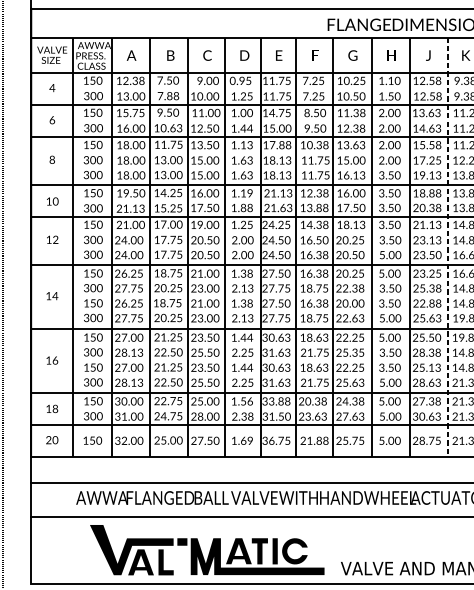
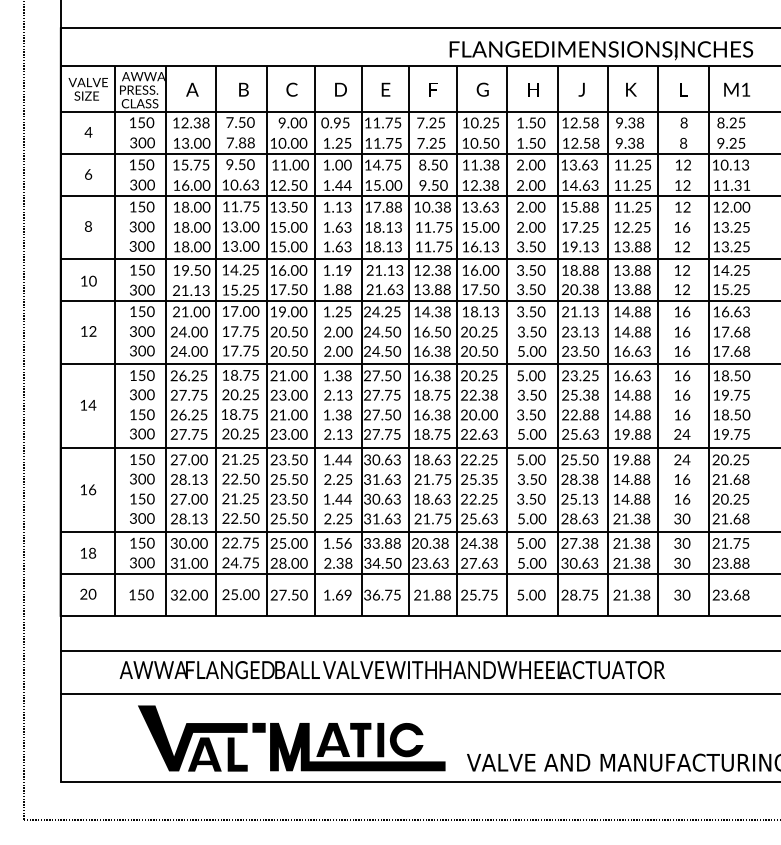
text: (390, 80) -> (532, 122), 1.10 -> 1.50
text: (431, 144) -> (586, 206), 15.58 -> 15.88
line: (447, 247) -> (607, 341), dashed -> solid
text: (271, 416) -> (376, 563), 31.50 -> 34.50

